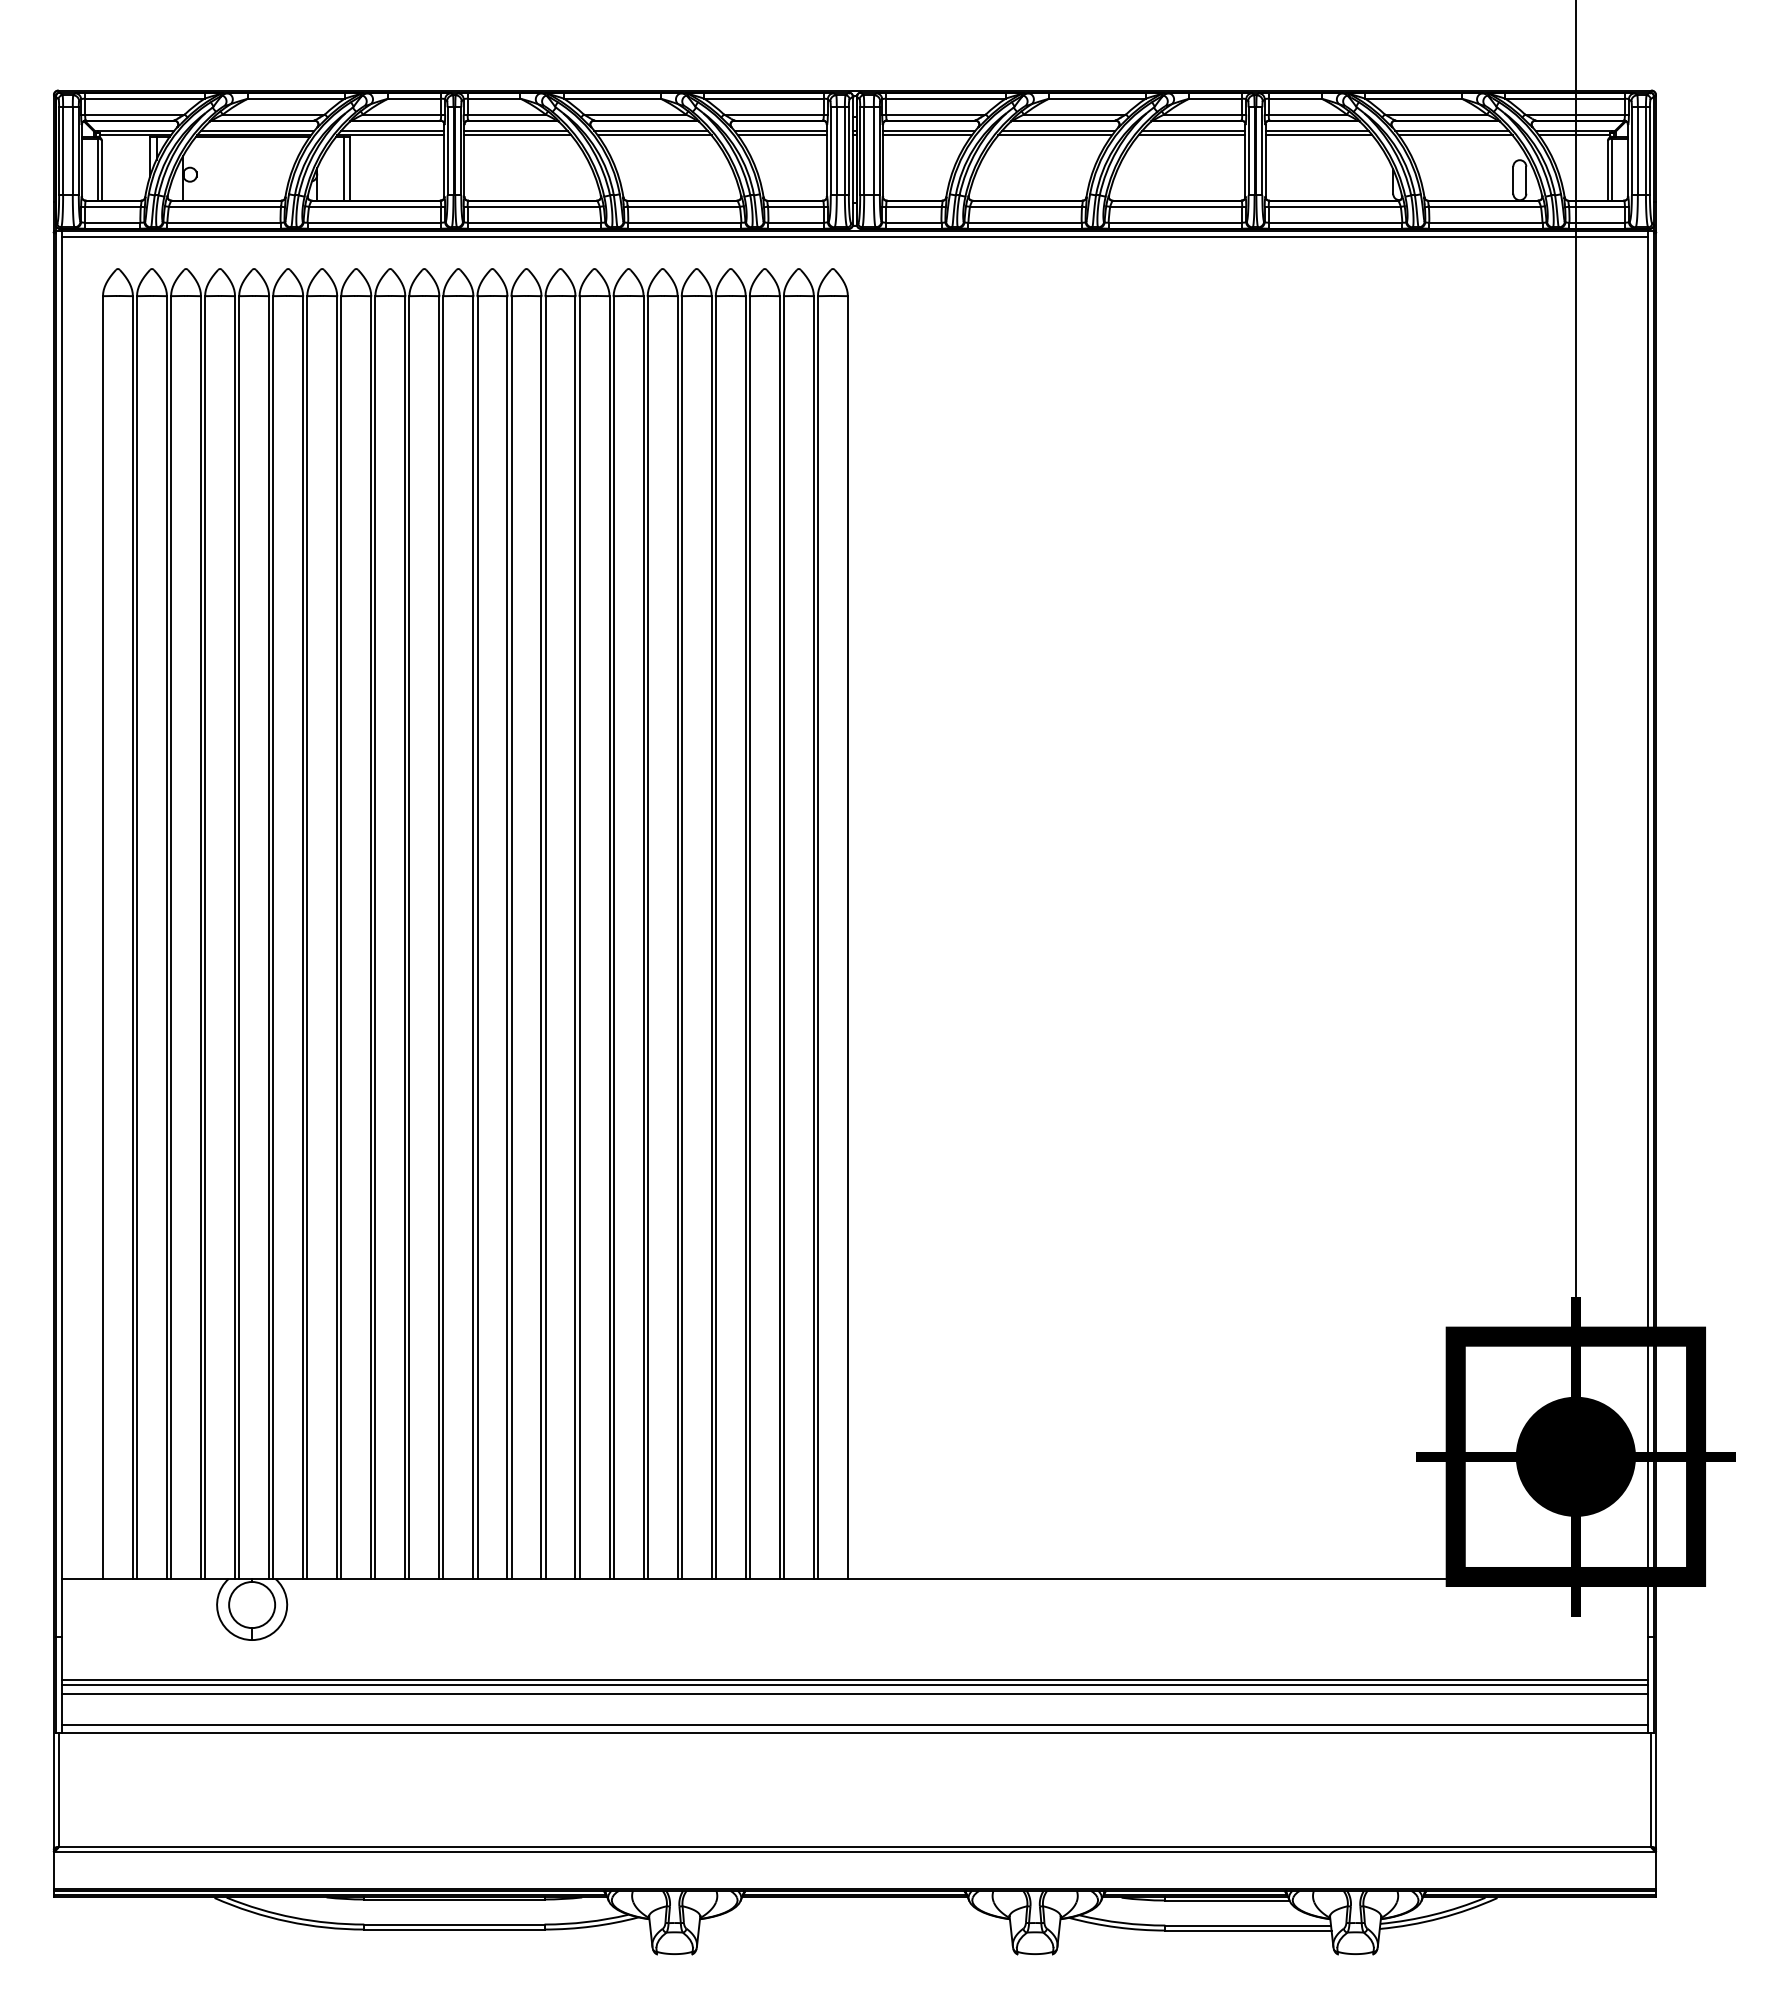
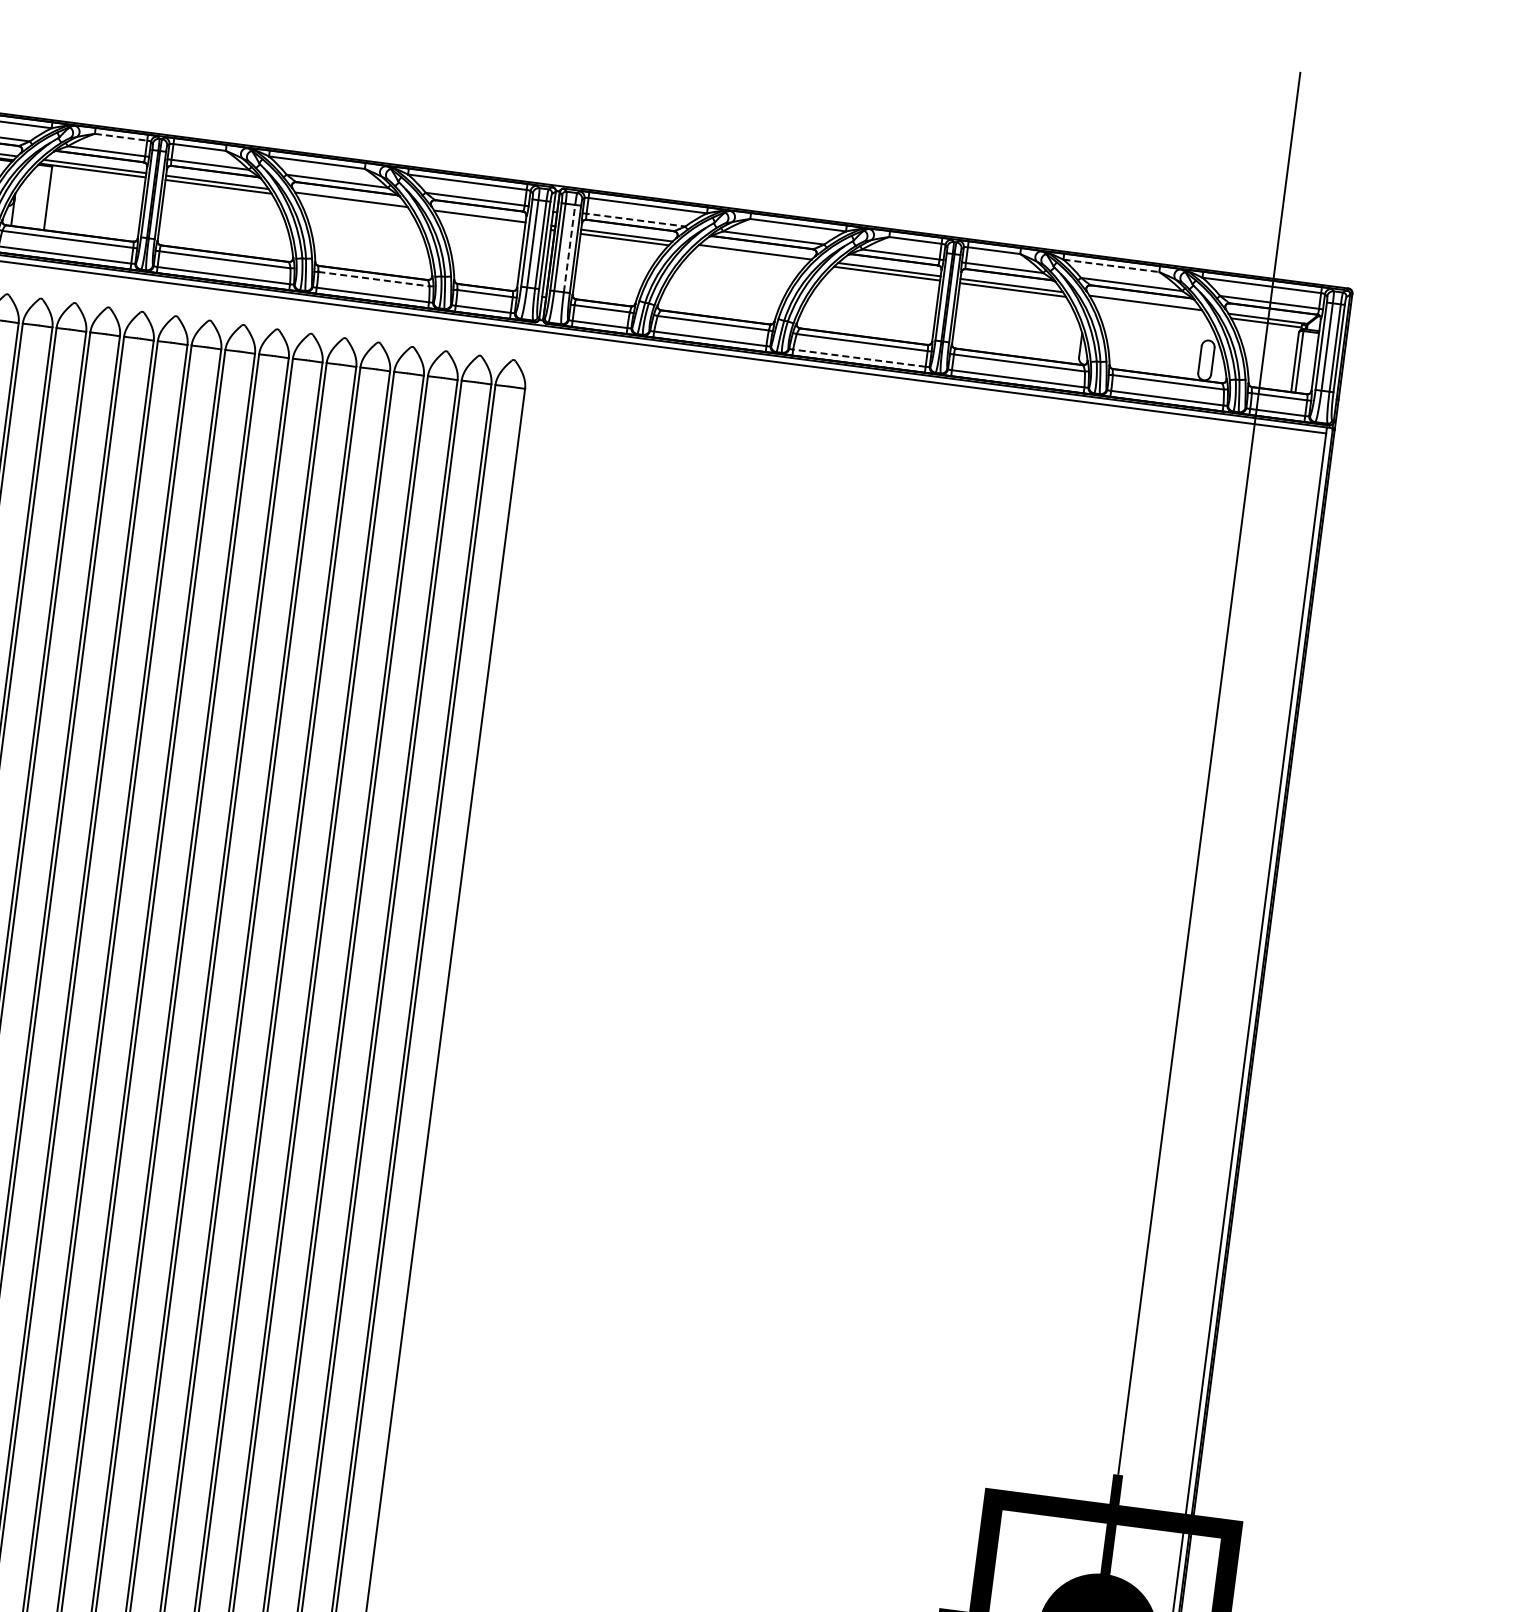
line: (415, 98) -> (121, 137), solid -> dashed
line: (1413, 98) -> (1111, 265), solid -> dashed
line: (934, 114) -> (634, 219), solid -> dashed
line: (654, 135) -> (354, 204), removed
line: (781, 135) -> (480, 220), removed
line: (1055, 135) -> (751, 256), removed
line: (1455, 135) -> (1148, 307), removed
line: (873, 150) -> (569, 247), solid -> dashed
line: (343, 168) -> (41, 197), removed
line: (684, 206) -> (374, 278), solid -> dashed
line: (1175, 222) -> (859, 358), solid -> dashed

